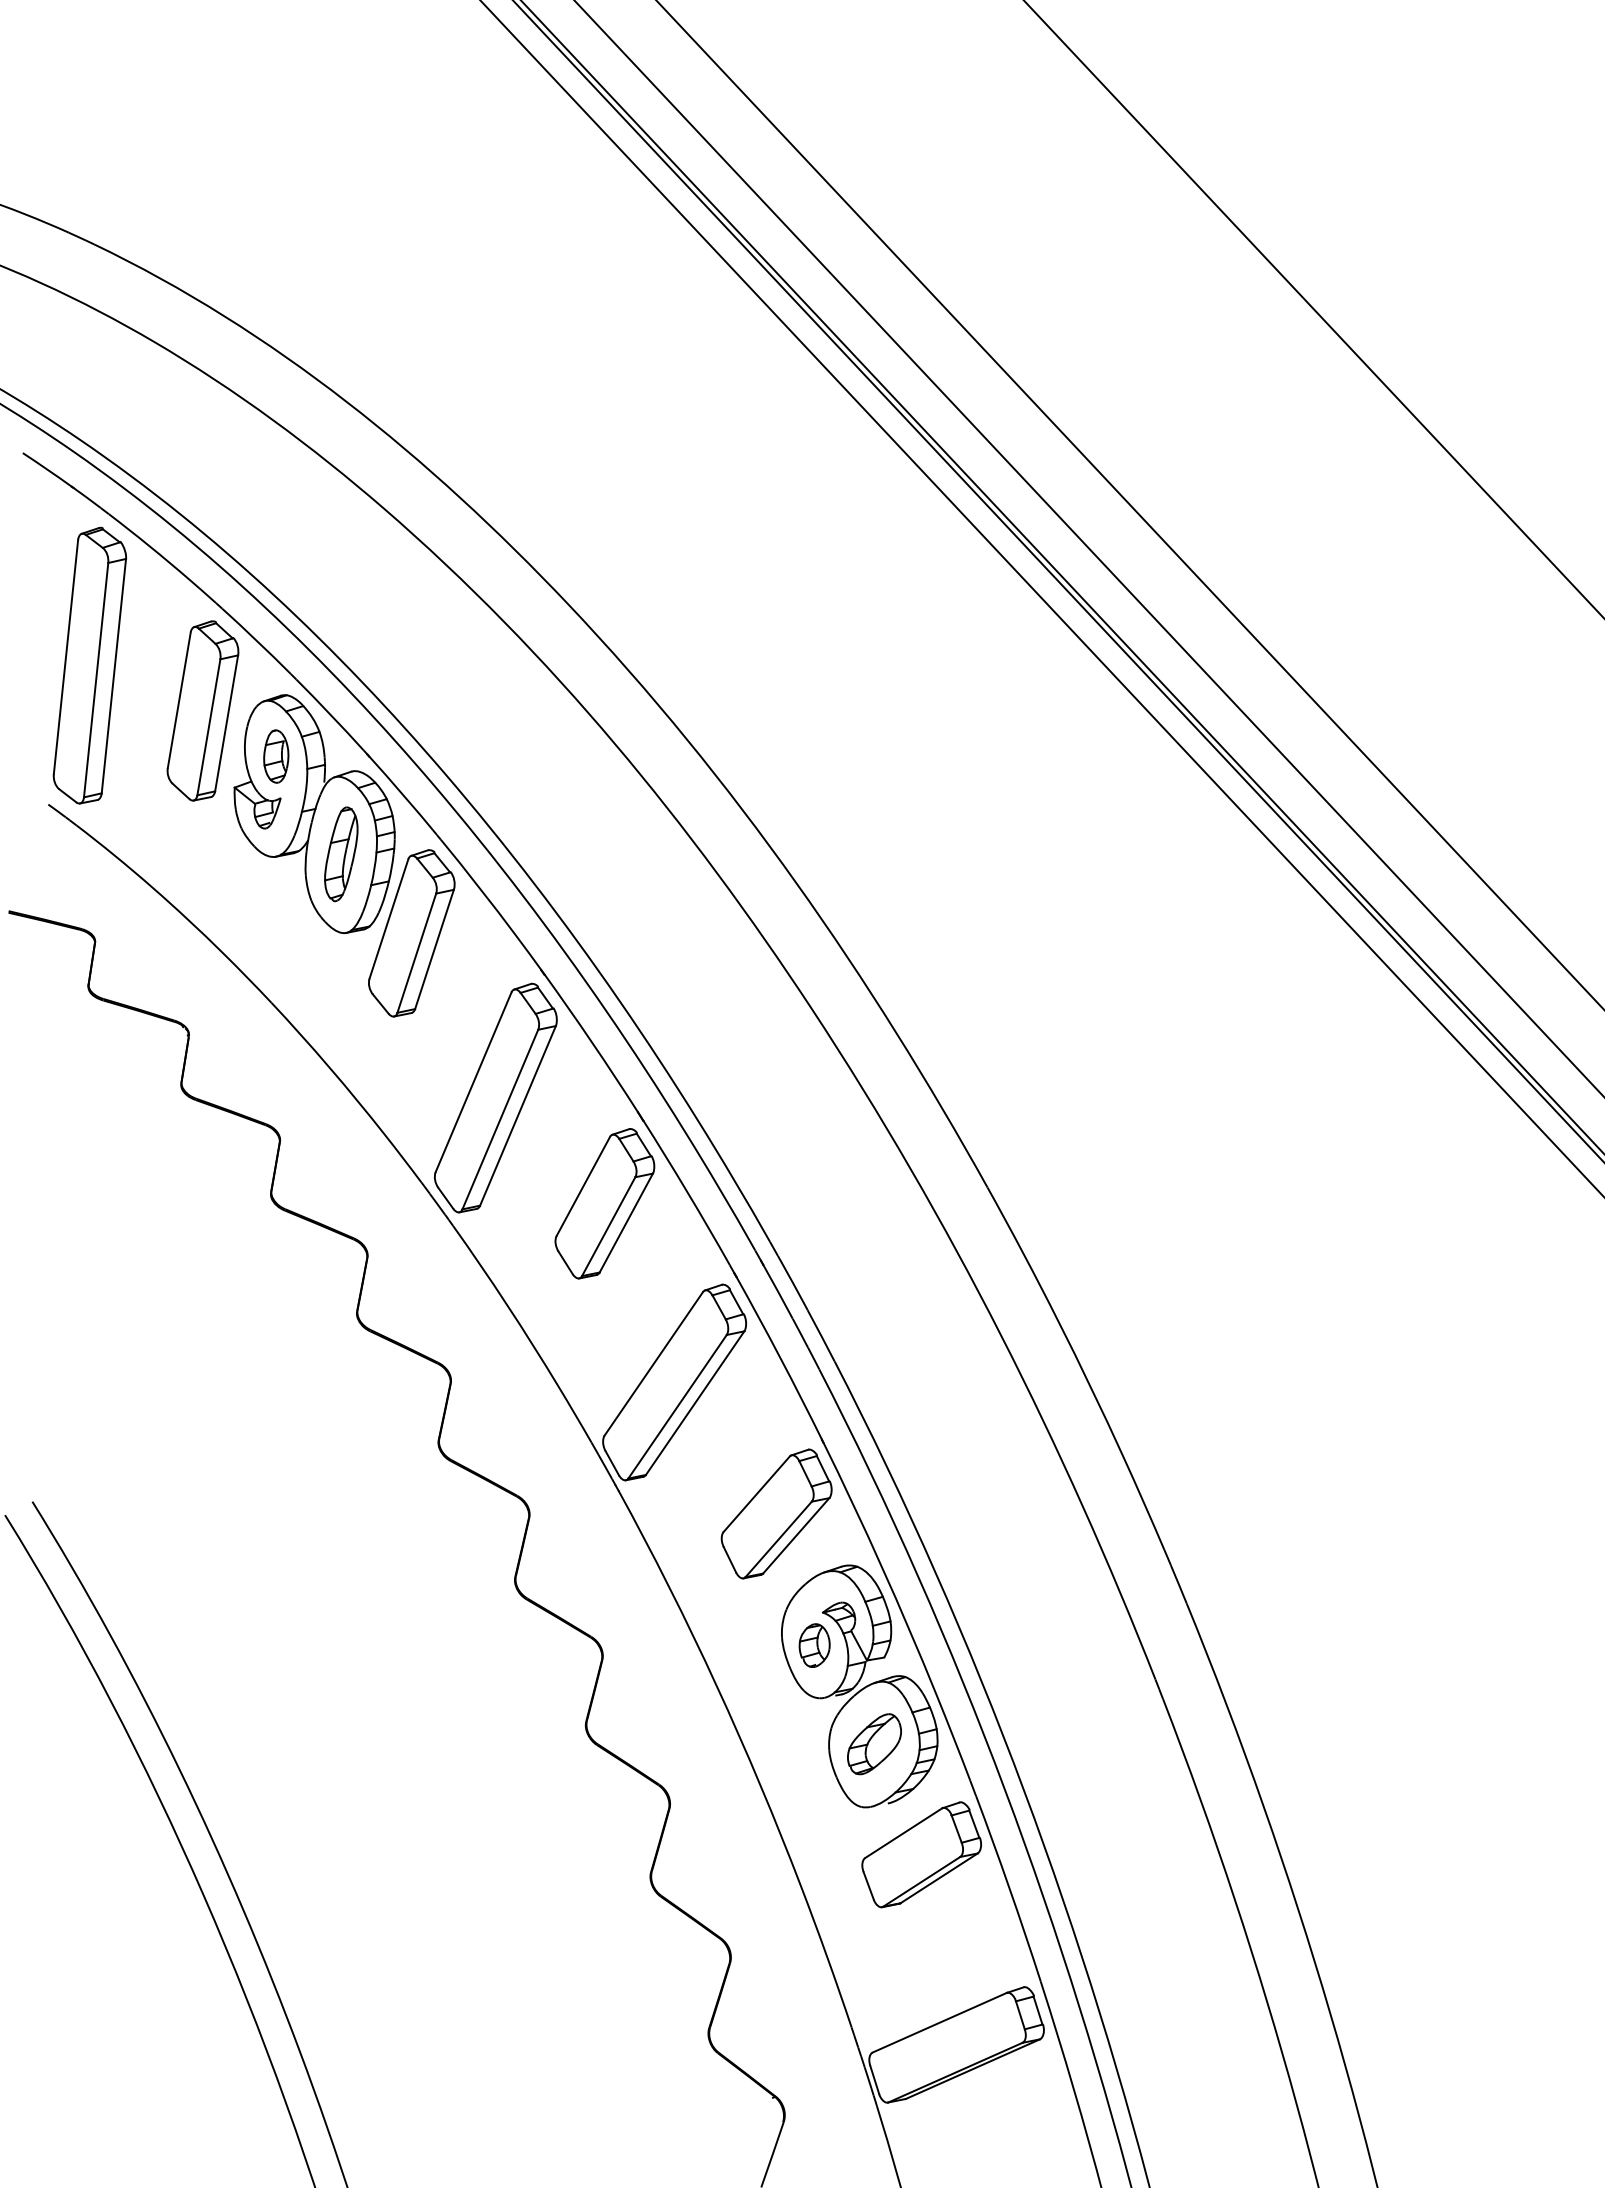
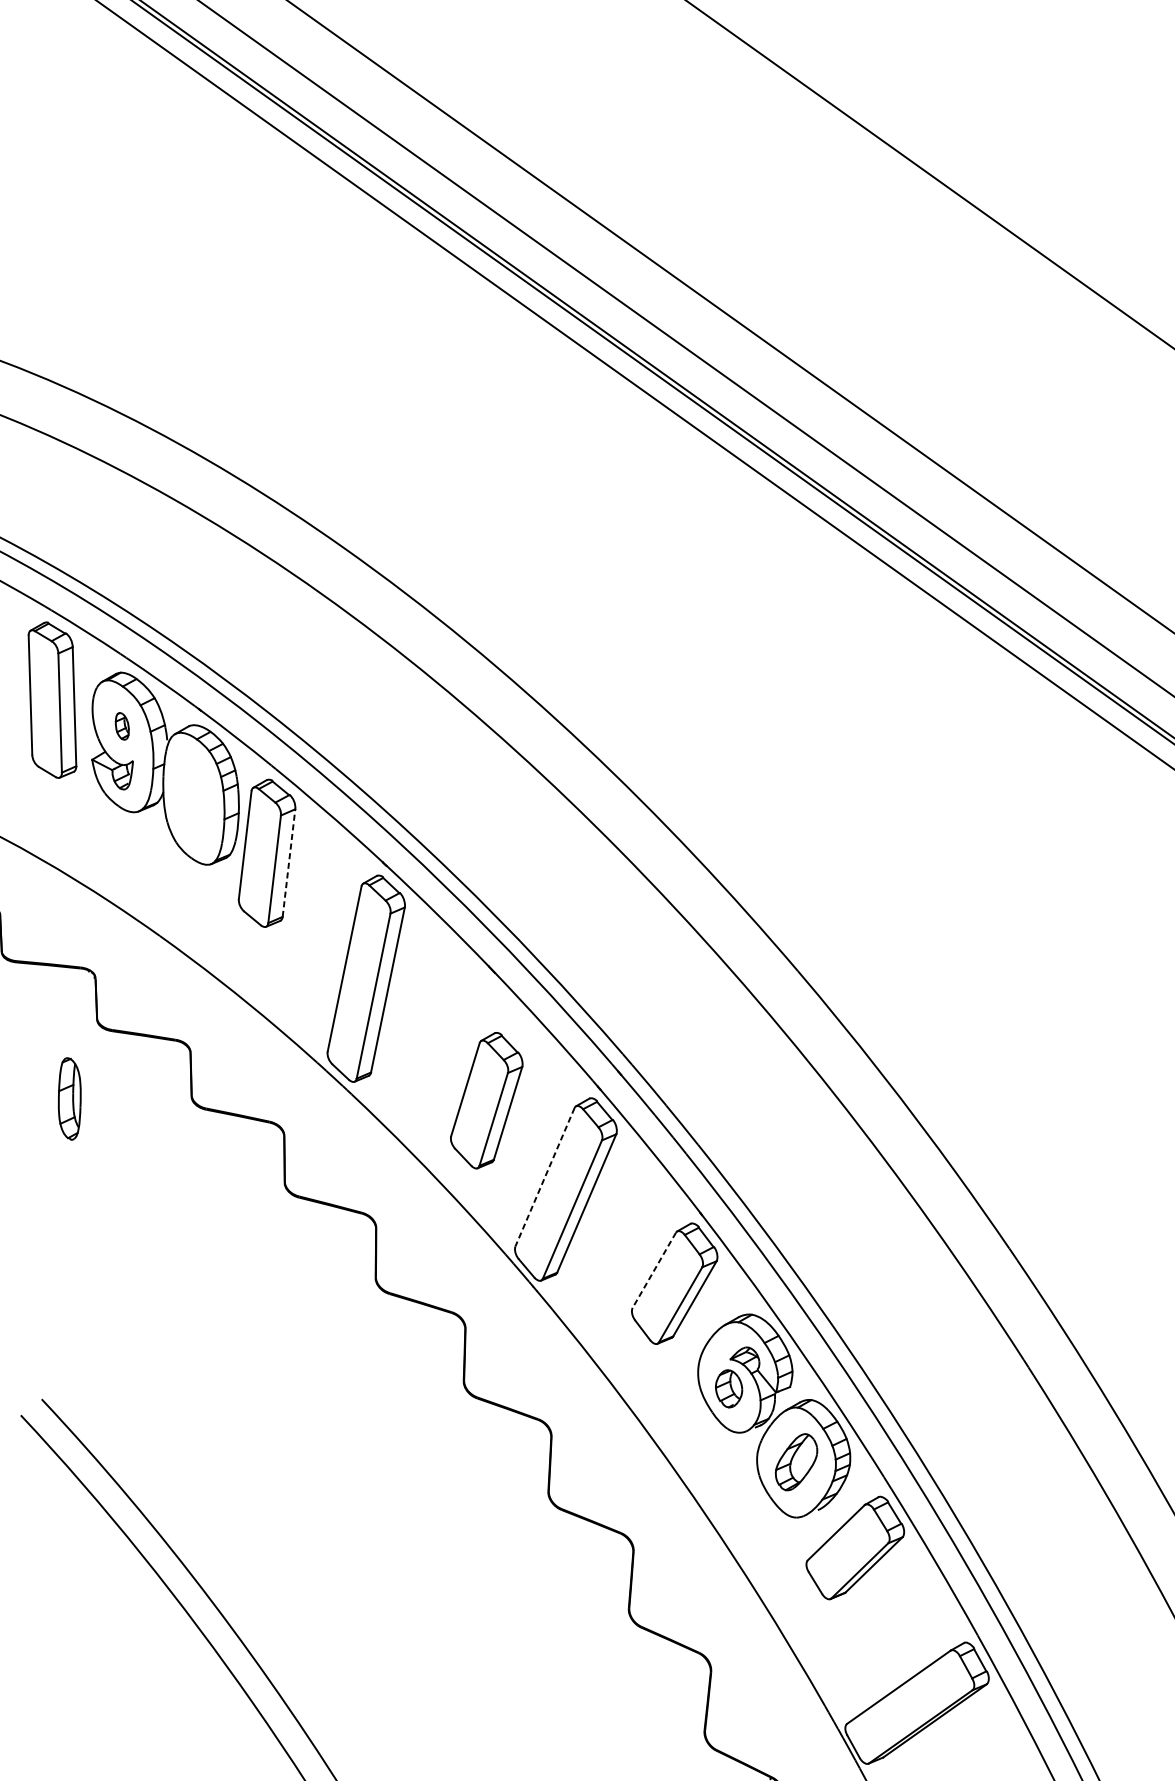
part: (276, 756) -> (122, 726), size x0.6
part: (341, 854) -> (69, 1099), moved
line: (434, 949) -> (288, 863), solid -> dashed
part: (604, 1203) -> (486, 1100), moved
line: (653, 1364) -> (544, 1177), solid -> dashed
line: (756, 1494) -> (654, 1270), solid -> dashed

